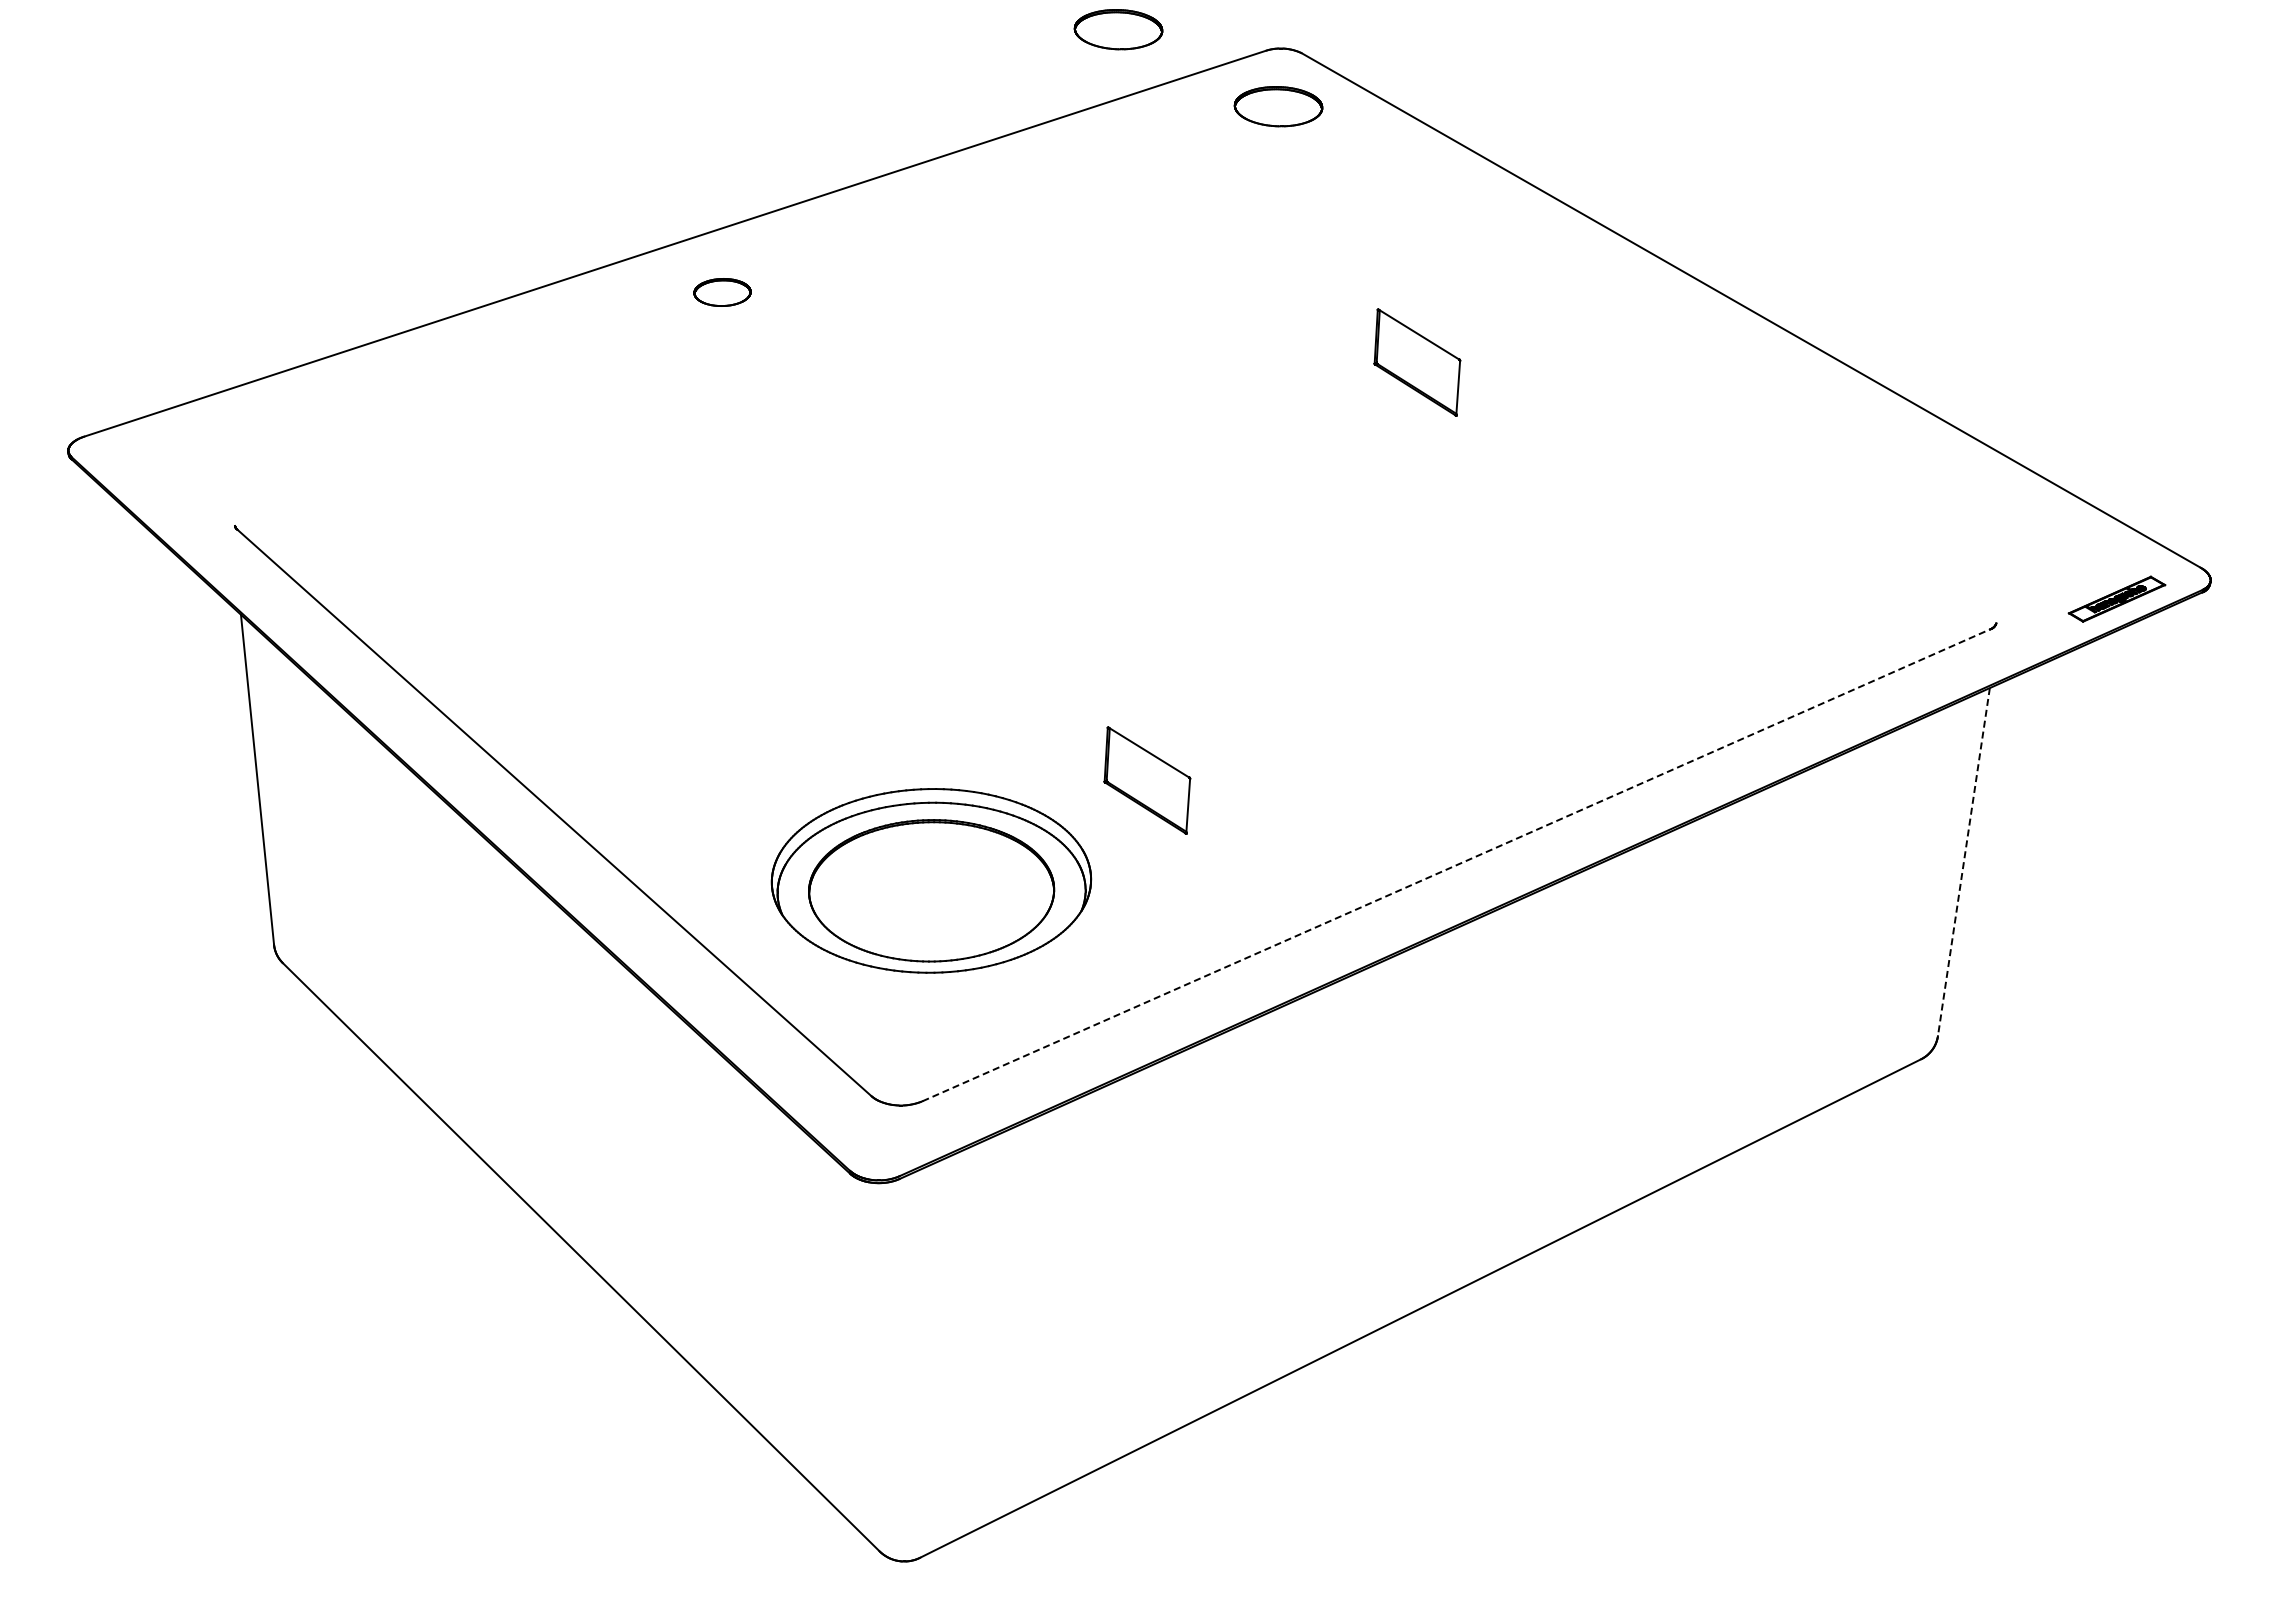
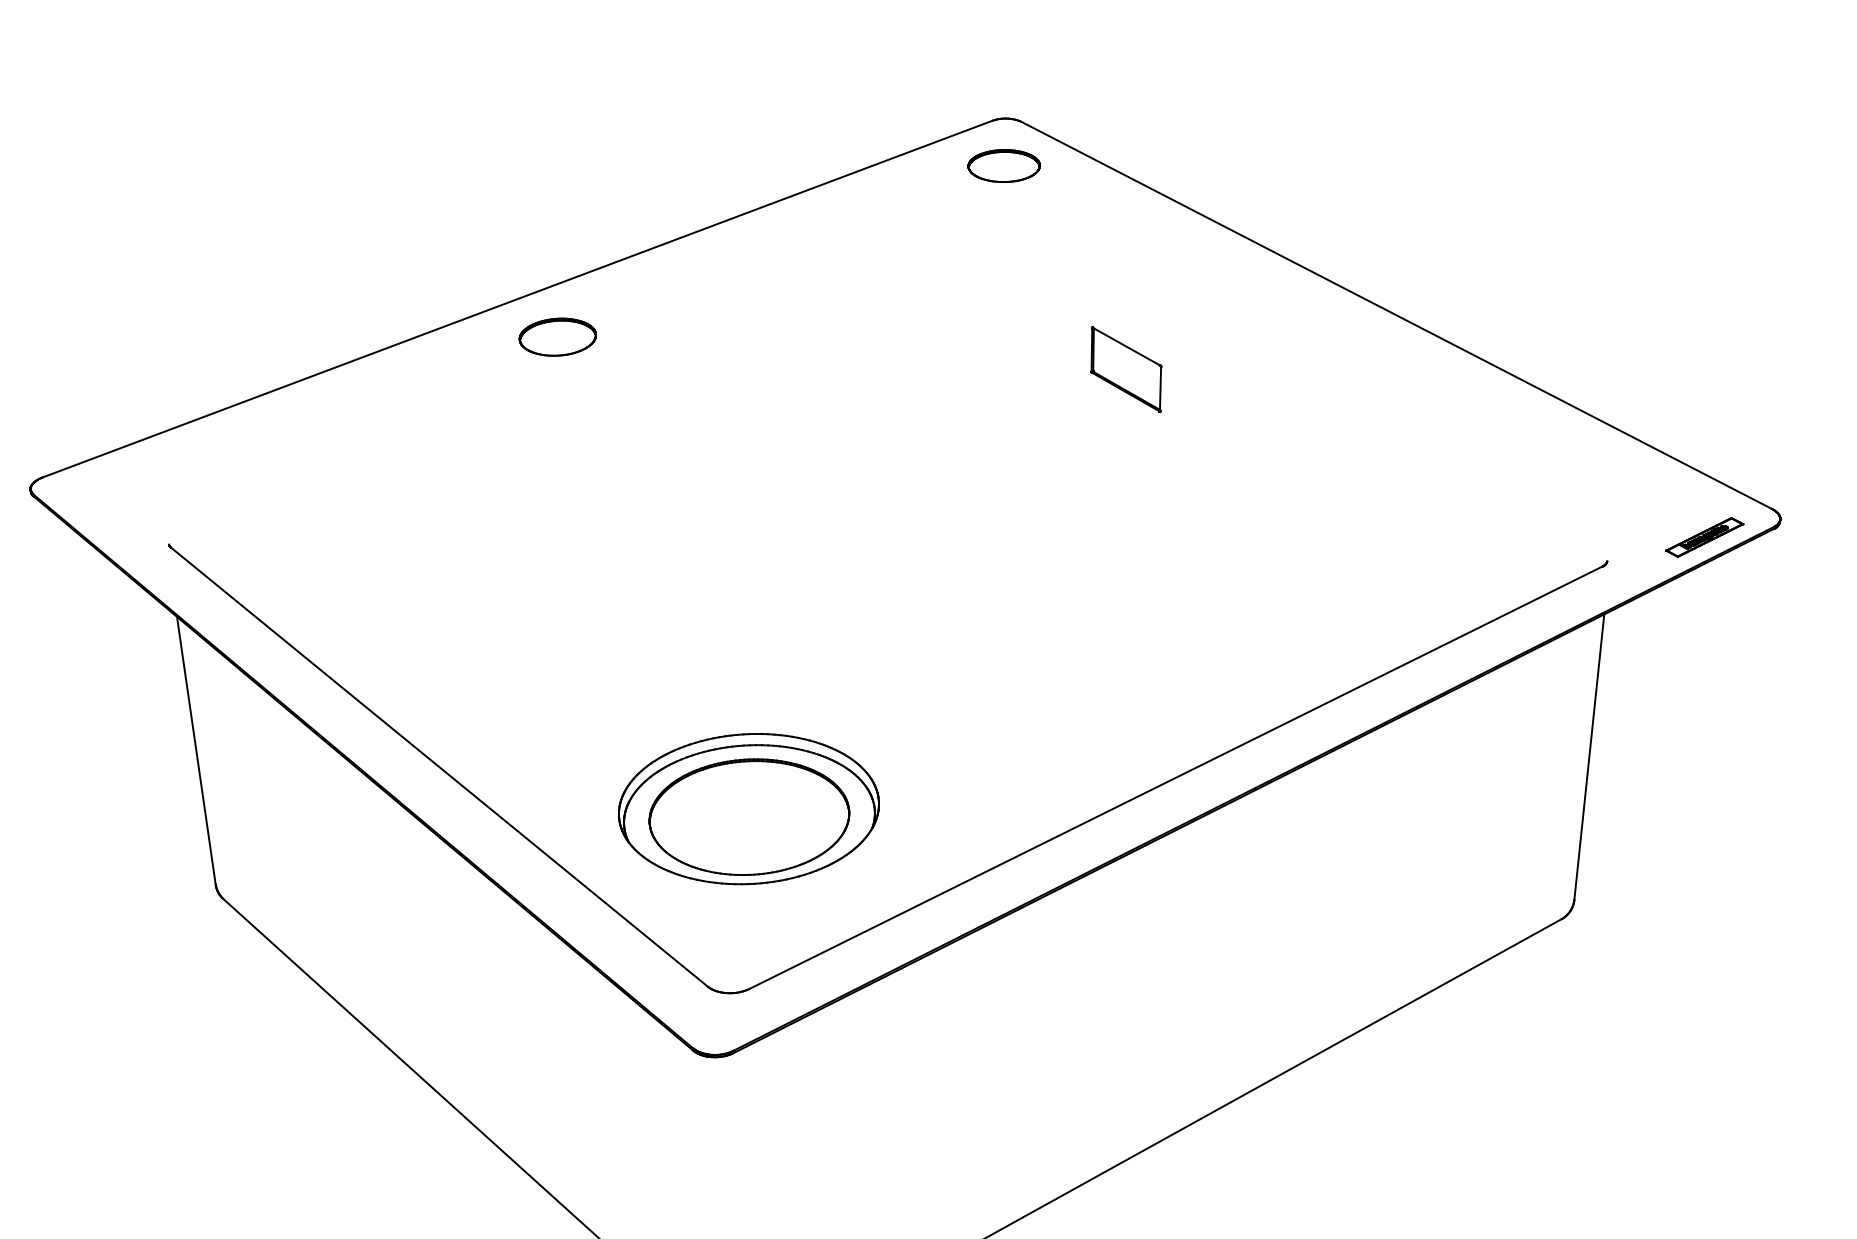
part: (1118, 29) -> (871, 108), removed
part: (722, 292) -> (557, 337), size x1.67
part: (1147, 780) -> (921, 719), removed
line: (1963, 862) -> (1589, 757), dashed -> solid
line: (1456, 865) -> (1176, 777), dashed -> solid

